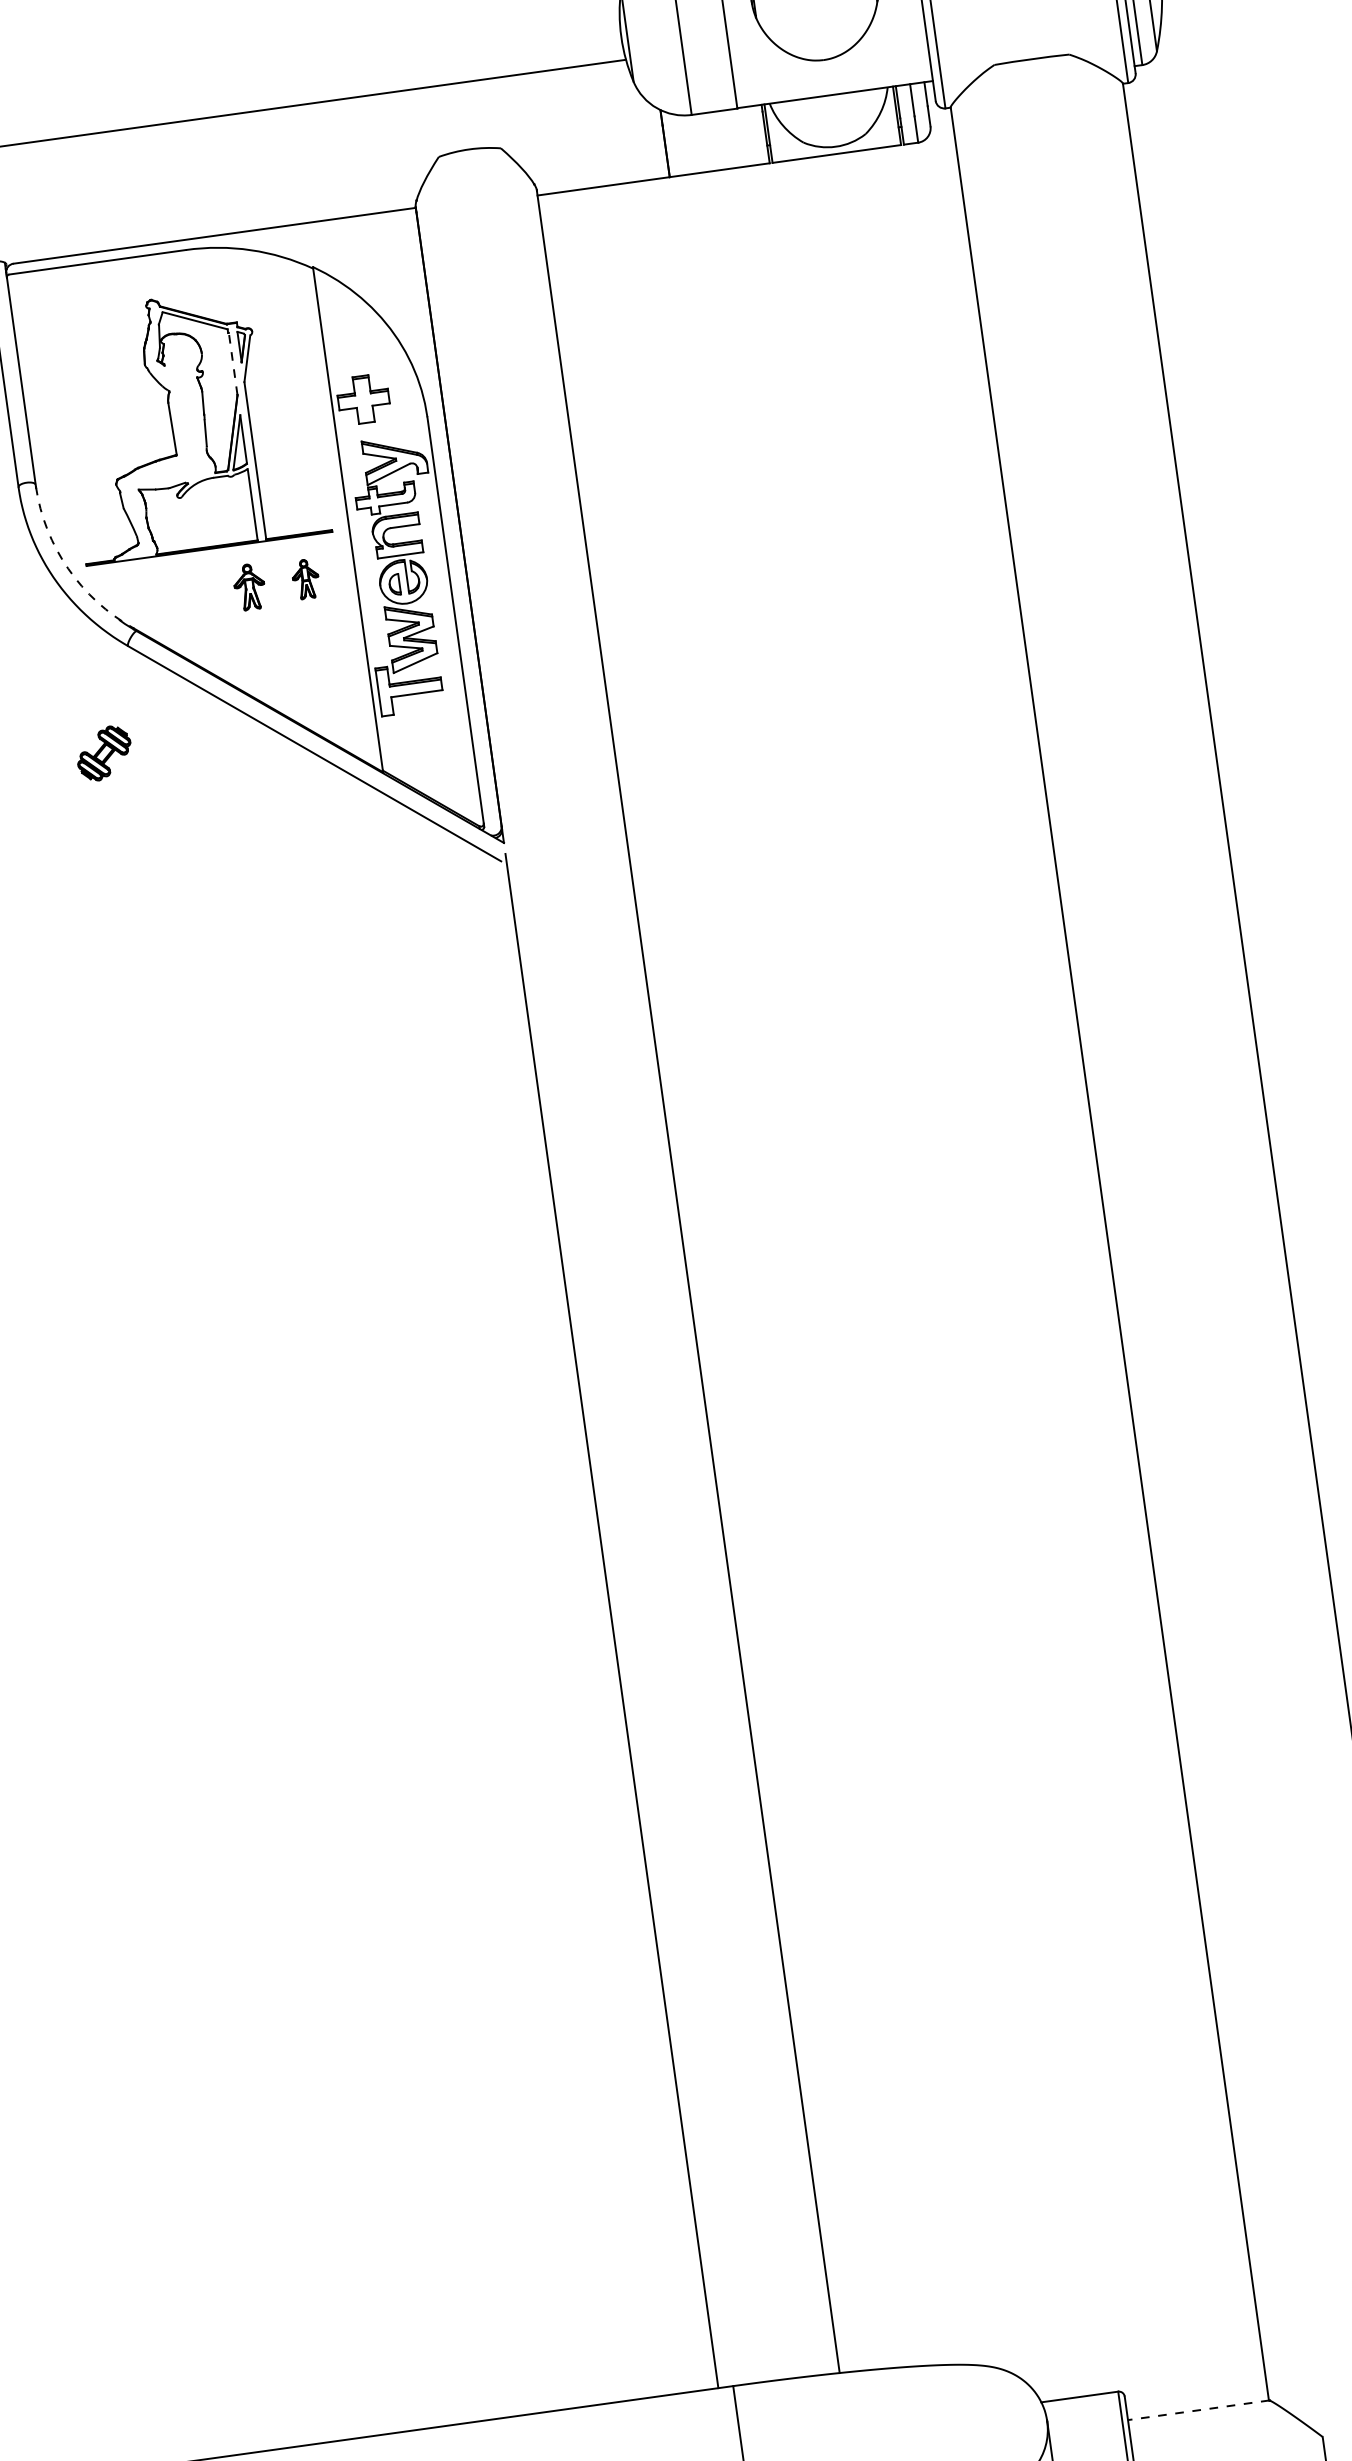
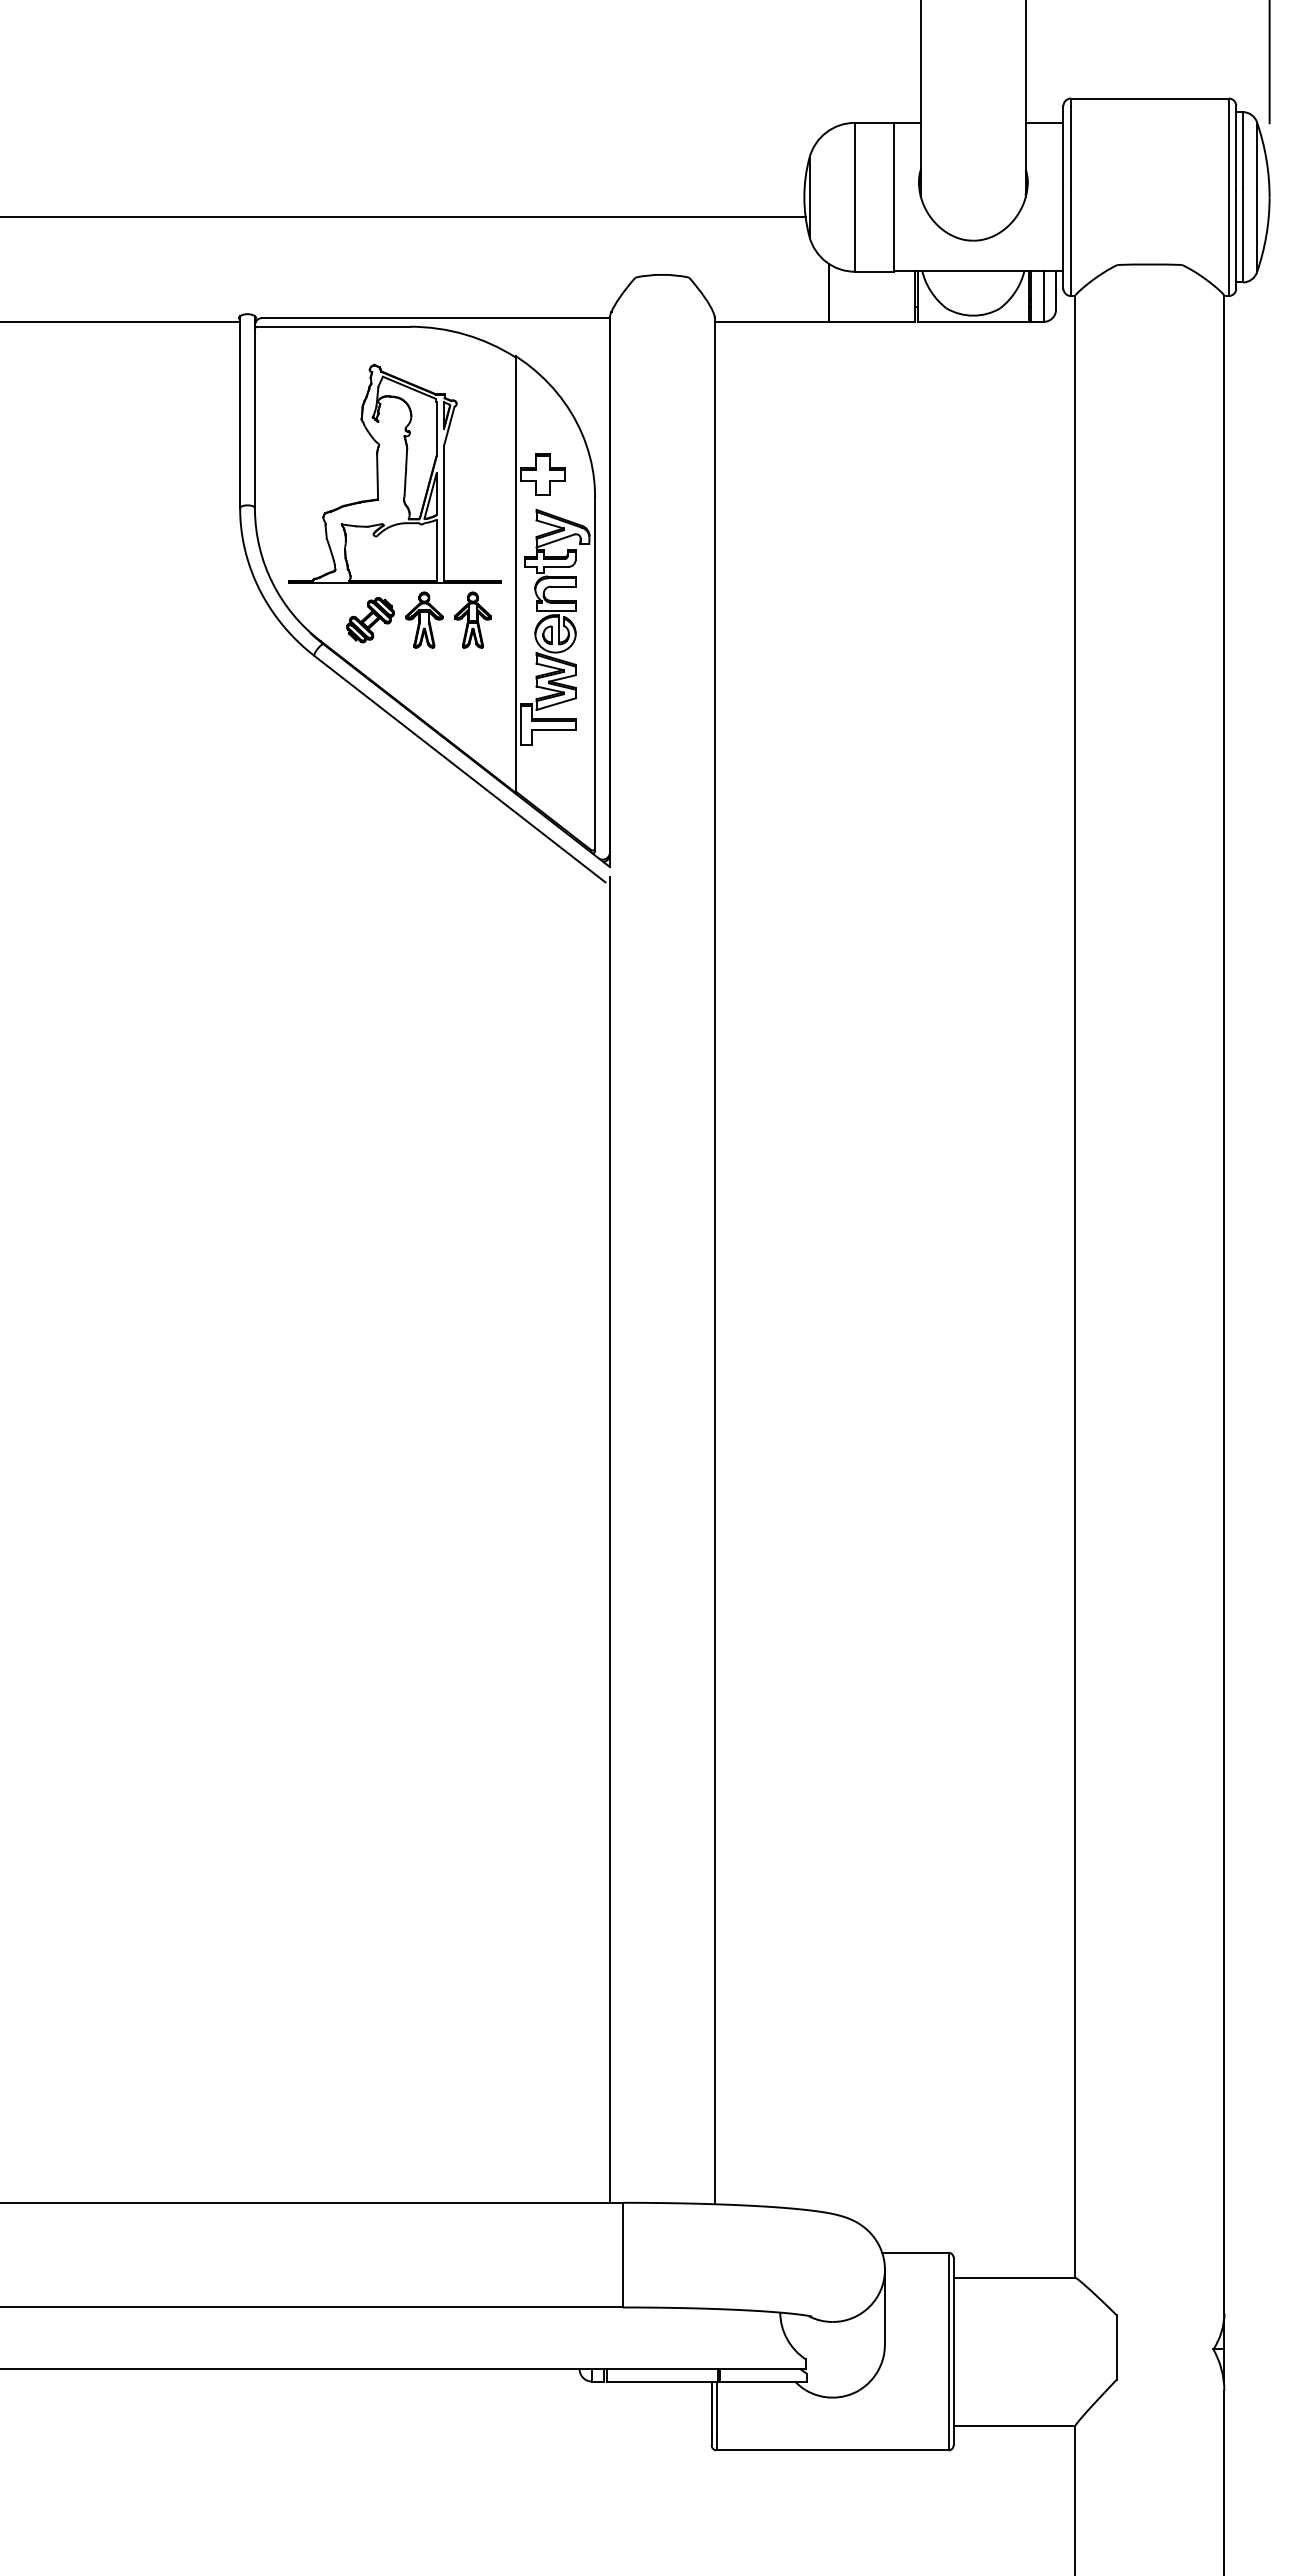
line: (232, 363) -> (436, 428), dashed -> solid
arc: (68, 569) -> (272, 583), dashed -> solid
part: (305, 578) -> (472, 619), size x1.67
part: (249, 586) -> (424, 619), size x1.43
part: (104, 753) -> (370, 620), moved
line: (1198, 2410) -> (1014, 2278), dashed -> solid

